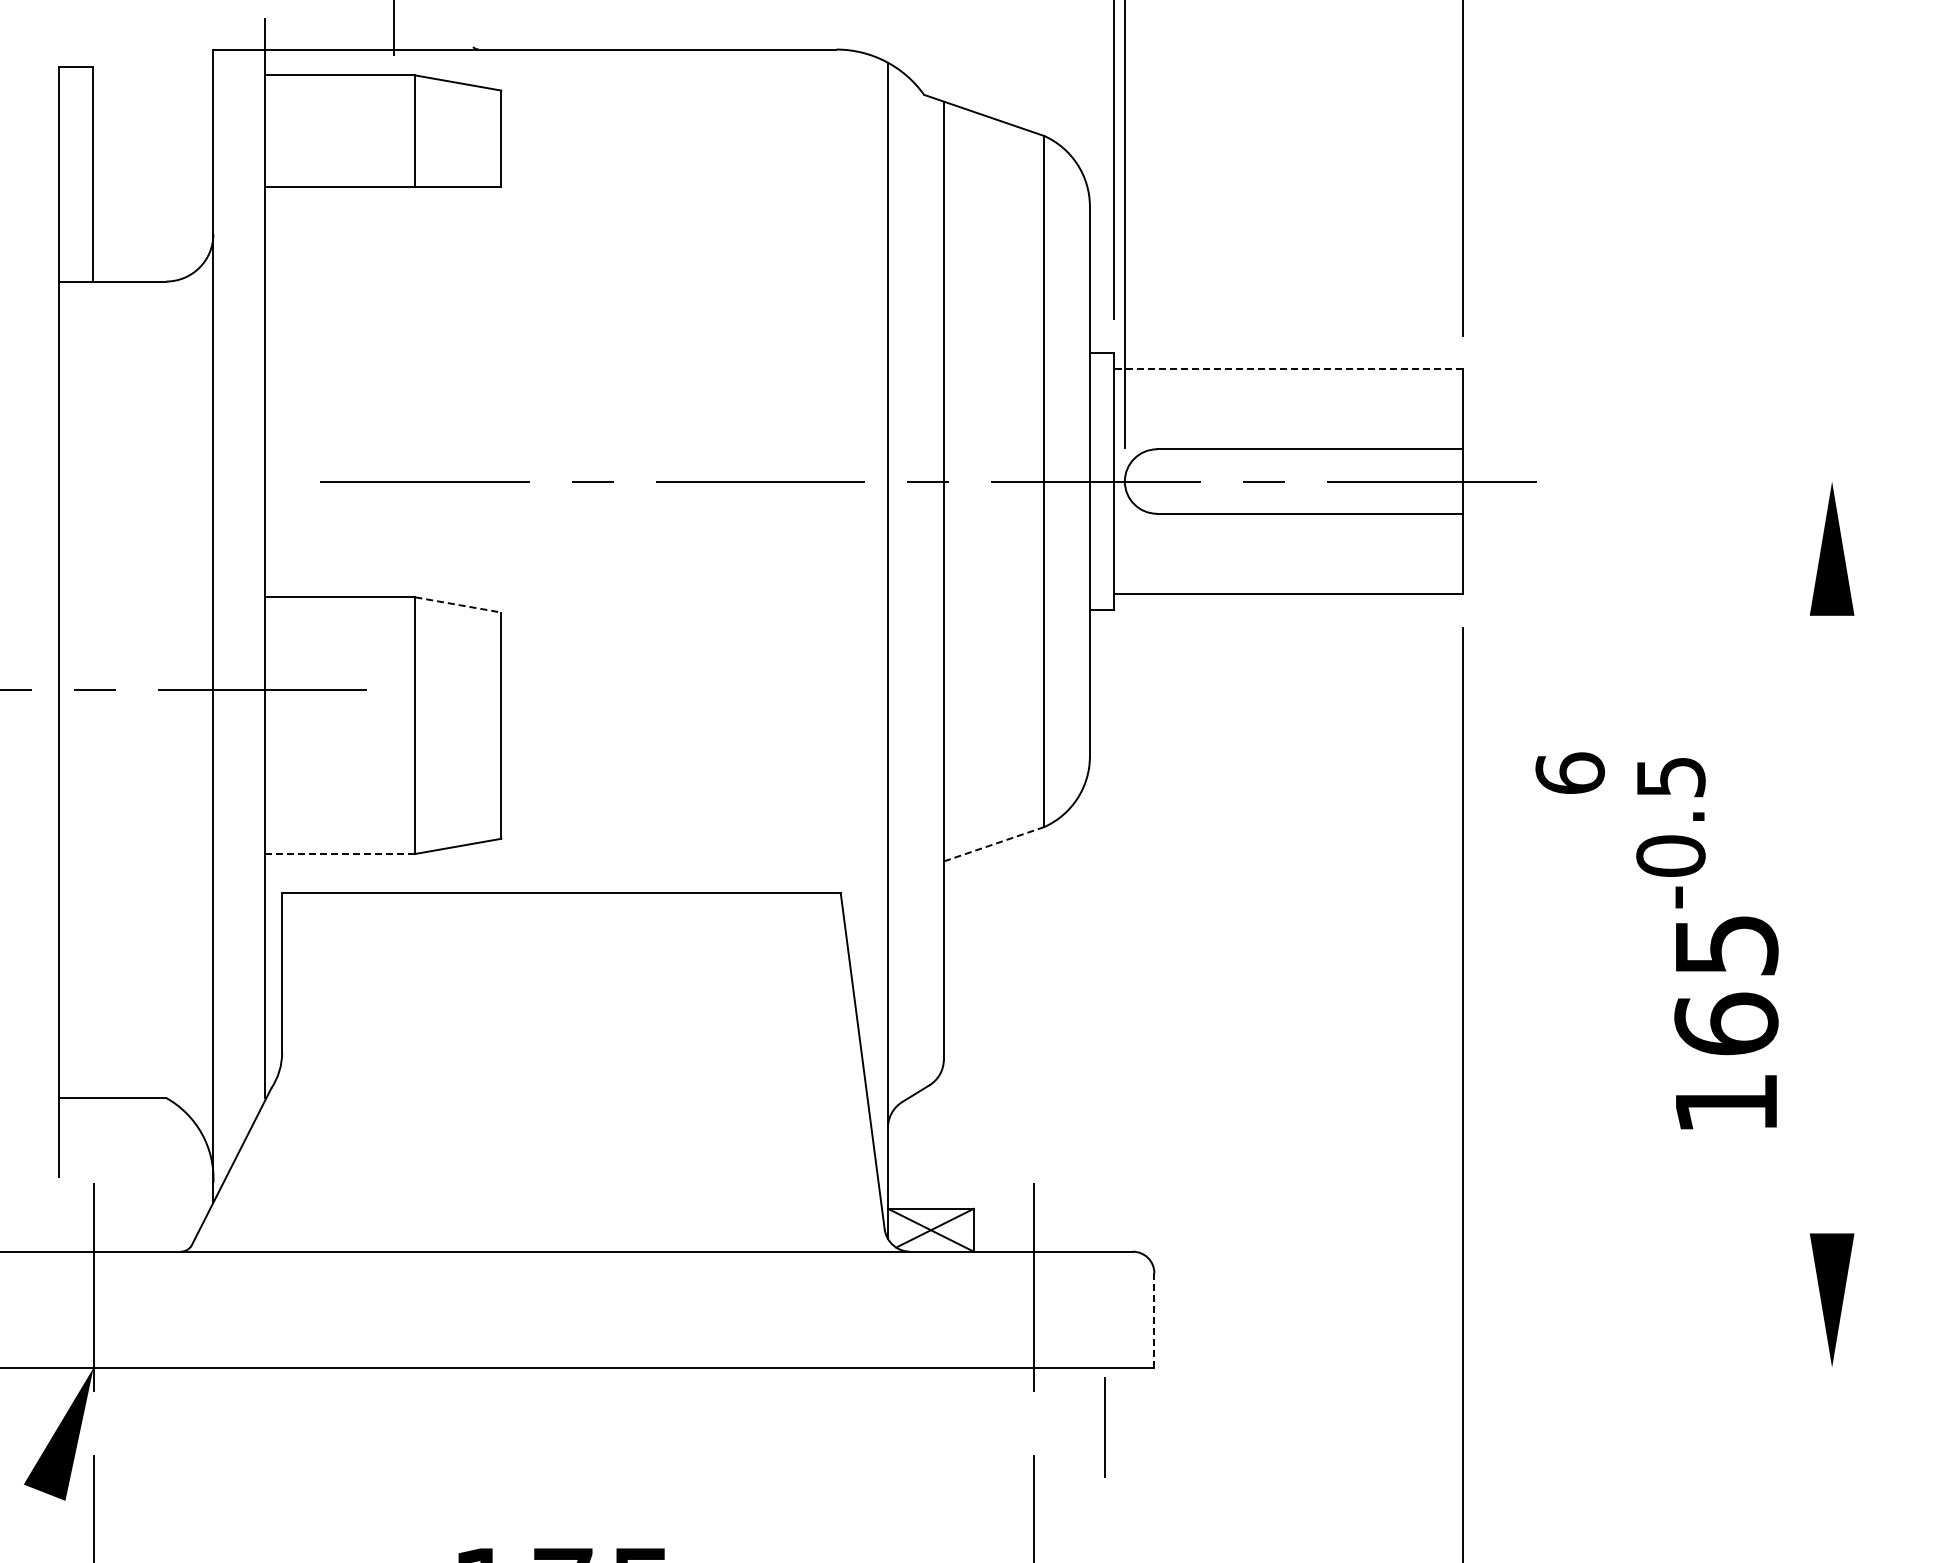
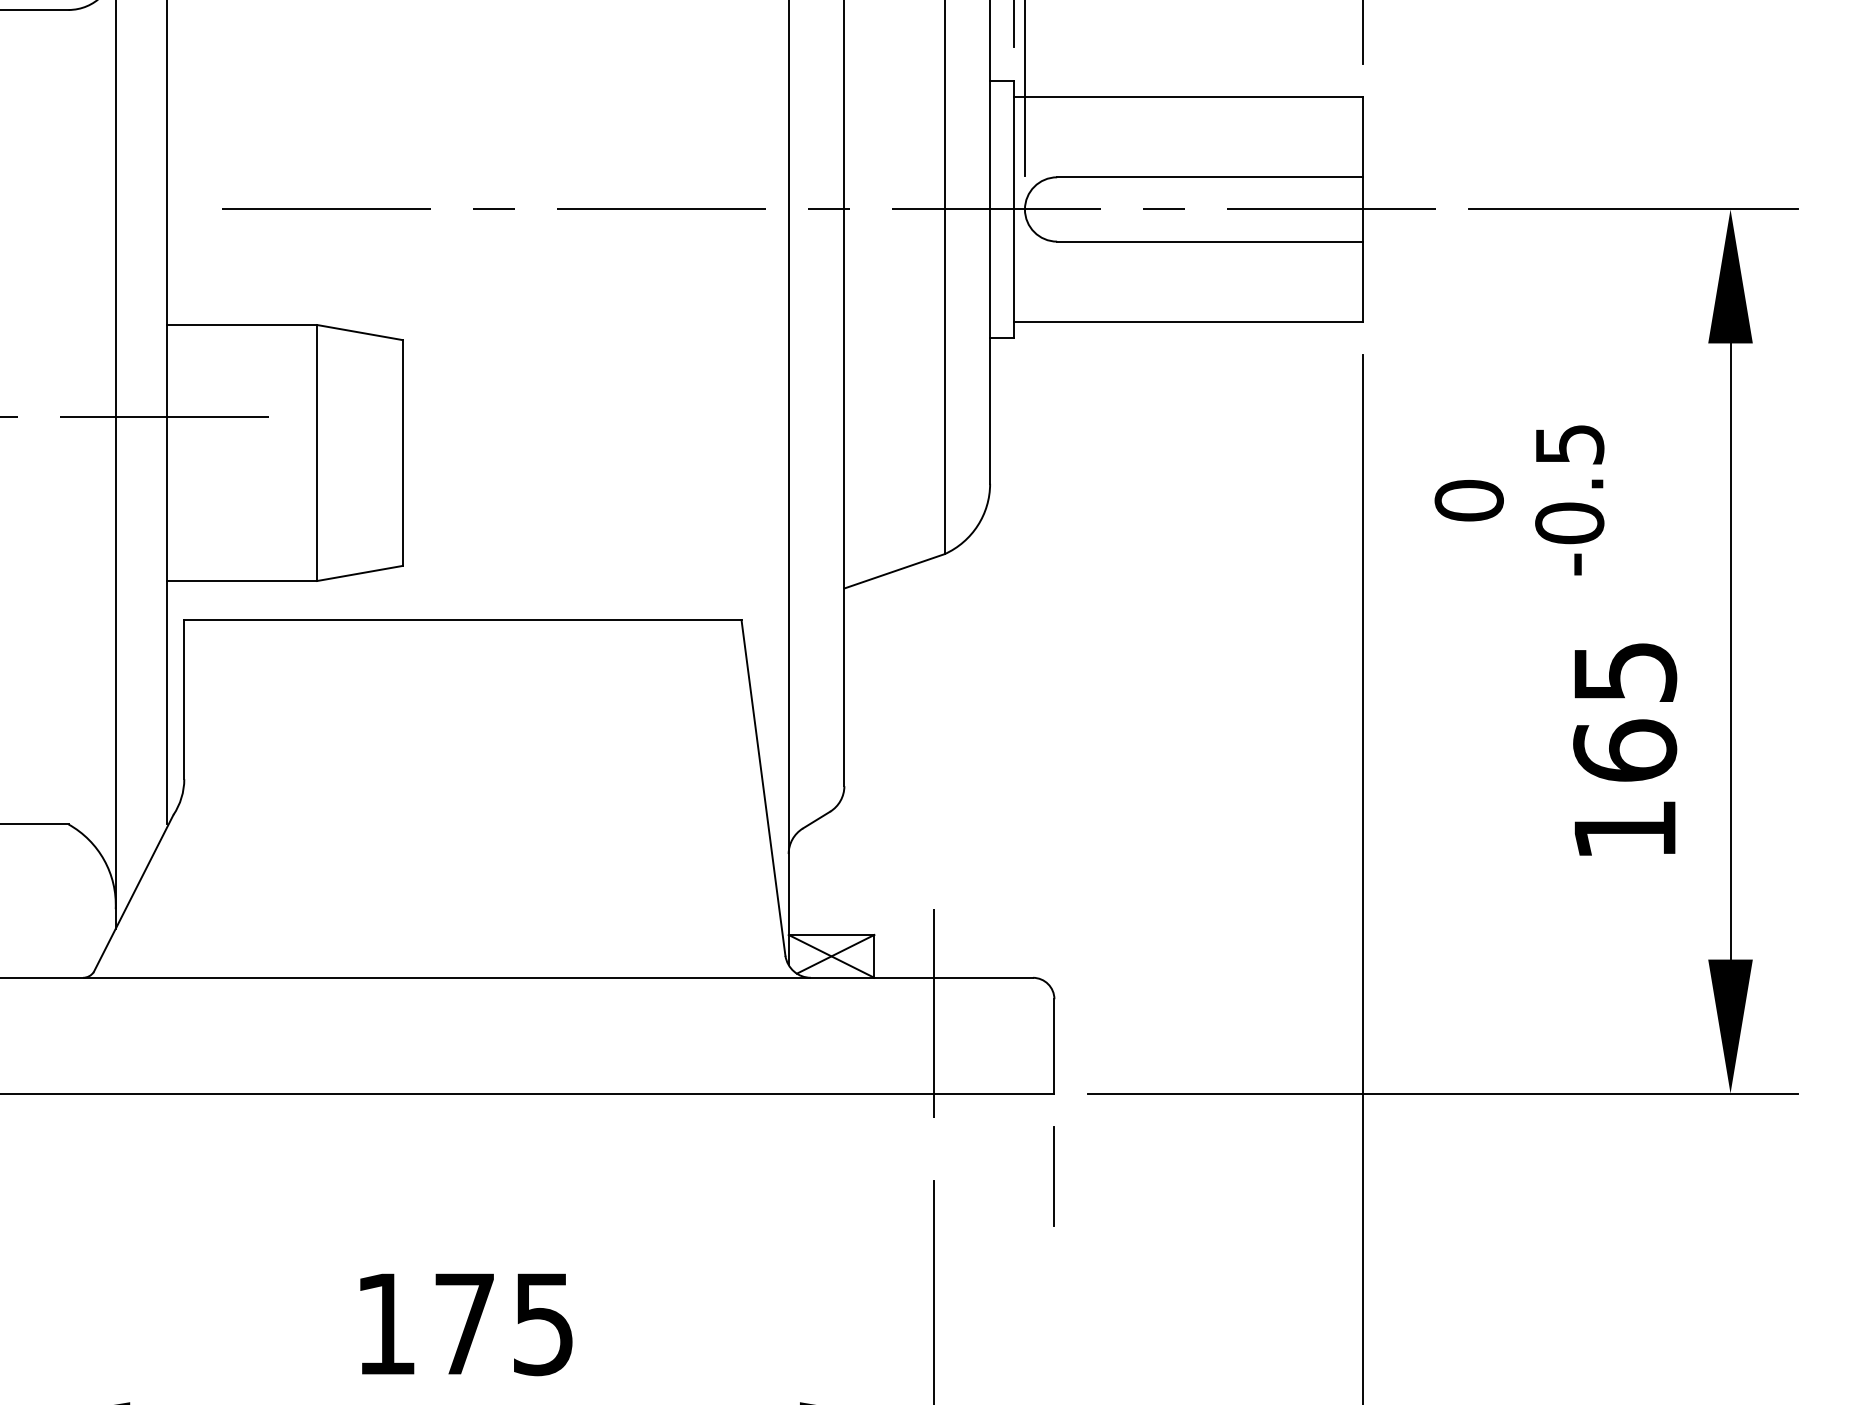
line: (1288, 368) -> (1188, 96), dashed -> solid
line: (1734, 481) -> (1633, 209), added
line: (458, 604) -> (360, 332), dashed -> solid
text: (1569, 773) -> (1468, 500), 6 -> 0
text: (1670, 833) -> (1569, 500), moved
line: (993, 844) -> (893, 571), dashed -> solid
line: (339, 853) -> (241, 580), dashed -> solid
line: (1832, 924) -> (1730, 651), added
line: (1154, 1320) -> (1054, 1046), dashed -> solid
line: (1543, 1367) -> (1442, 1093), added
line: (1104, 1427) -> (1053, 1176), moved

